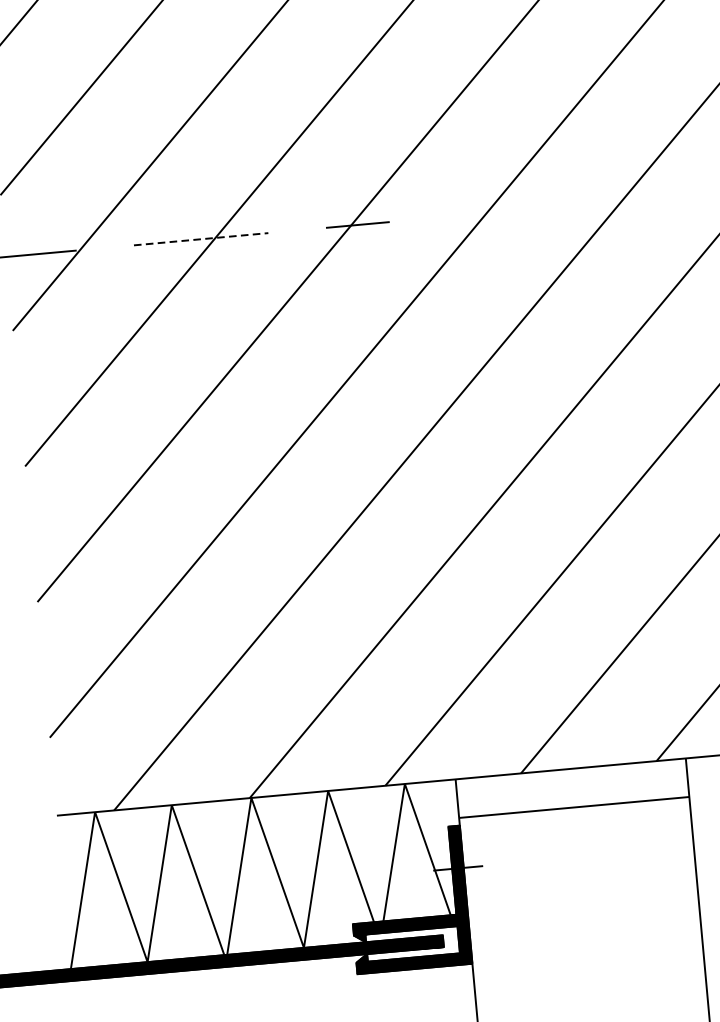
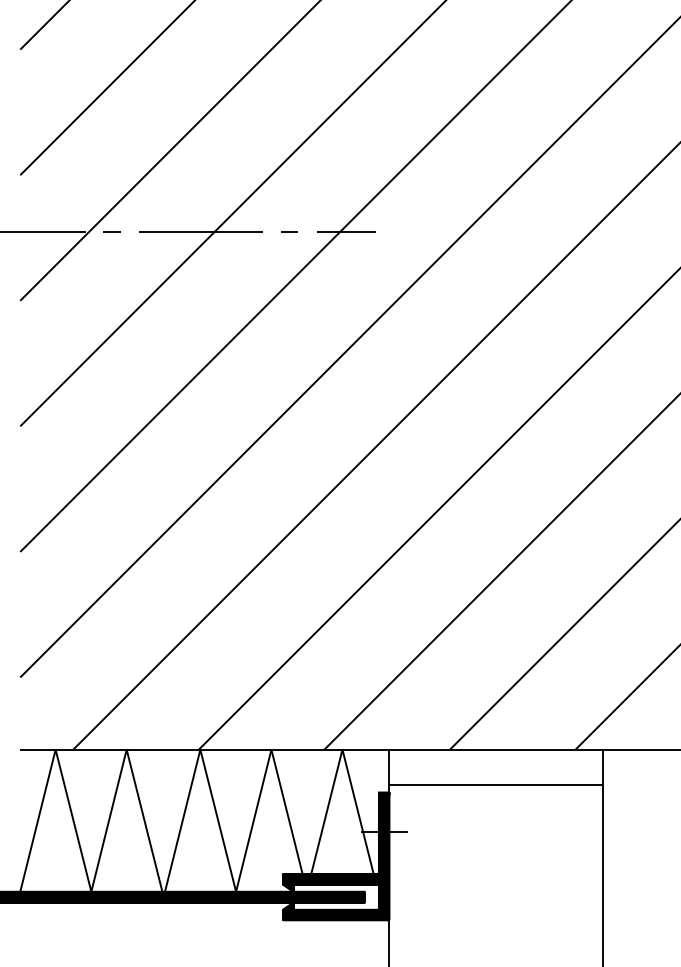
line: (296, 229) -> (289, 231), added
line: (201, 239) -> (201, 232), dashed -> solid
line: (104, 247) -> (111, 231), added

